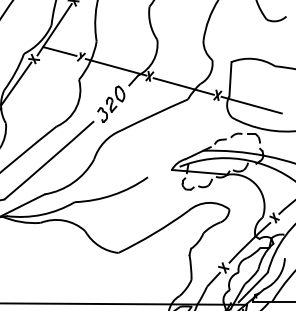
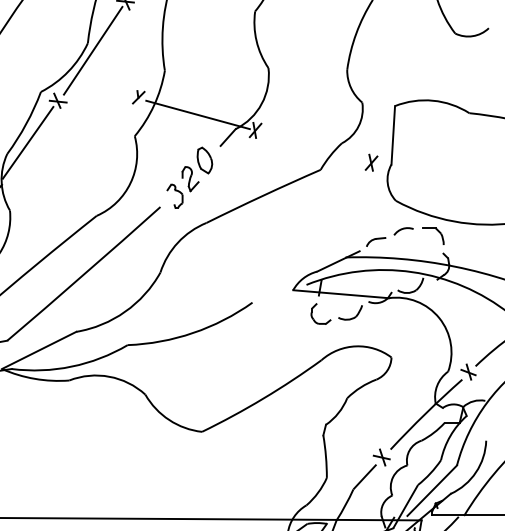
line: (59, 51) -> (101, 87), removed
line: (183, 86) -> (313, 147), removed
line: (251, 104) -> (429, 178), removed

